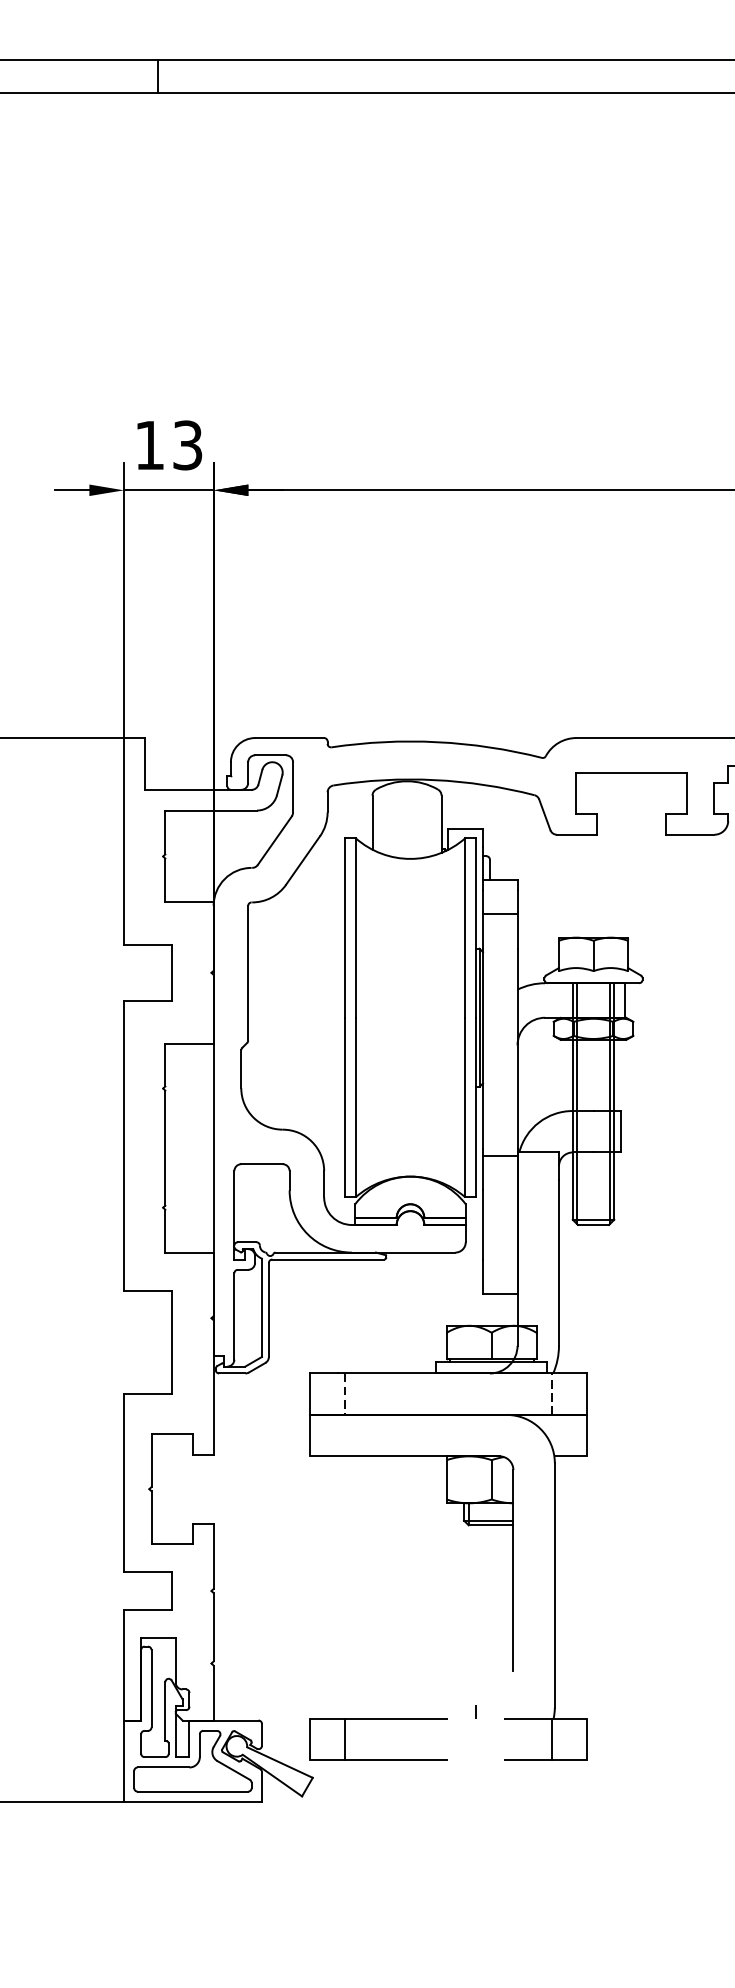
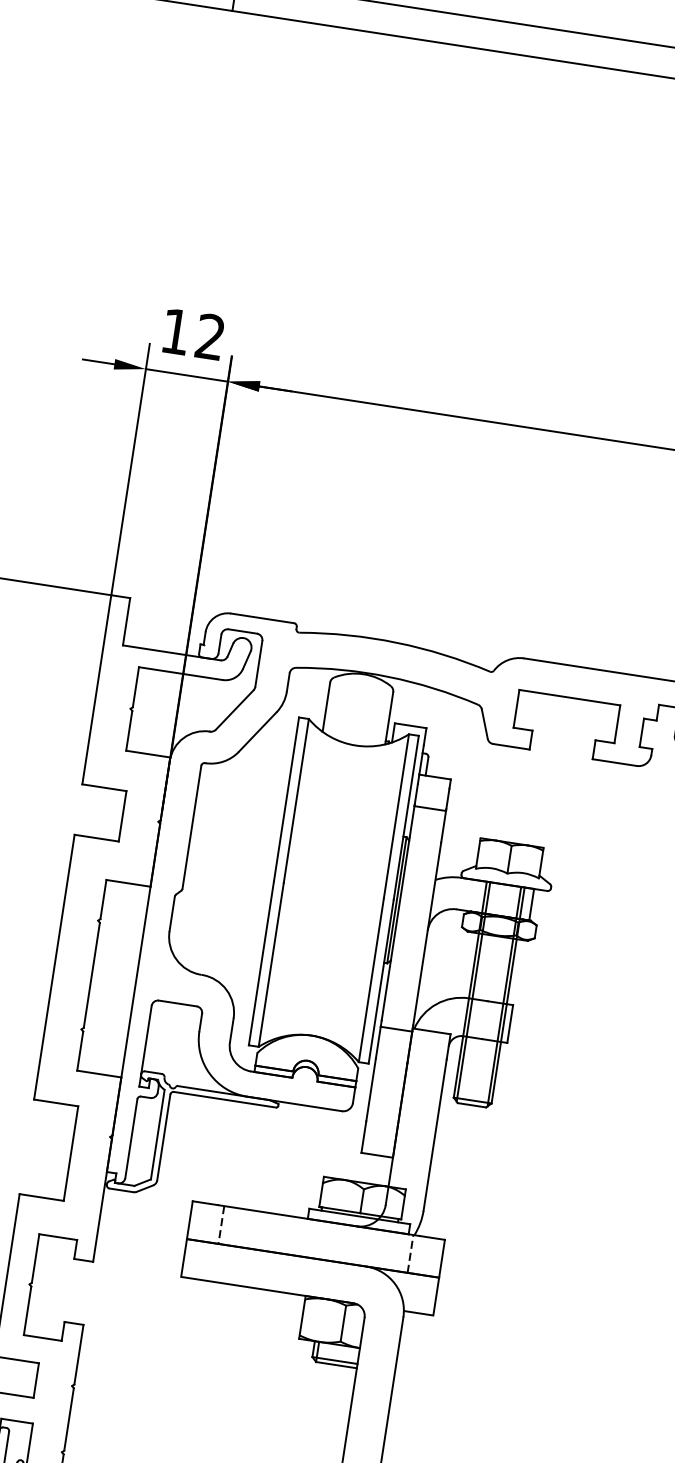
text: (187, 445) -> (210, 337), 13 -> 12

